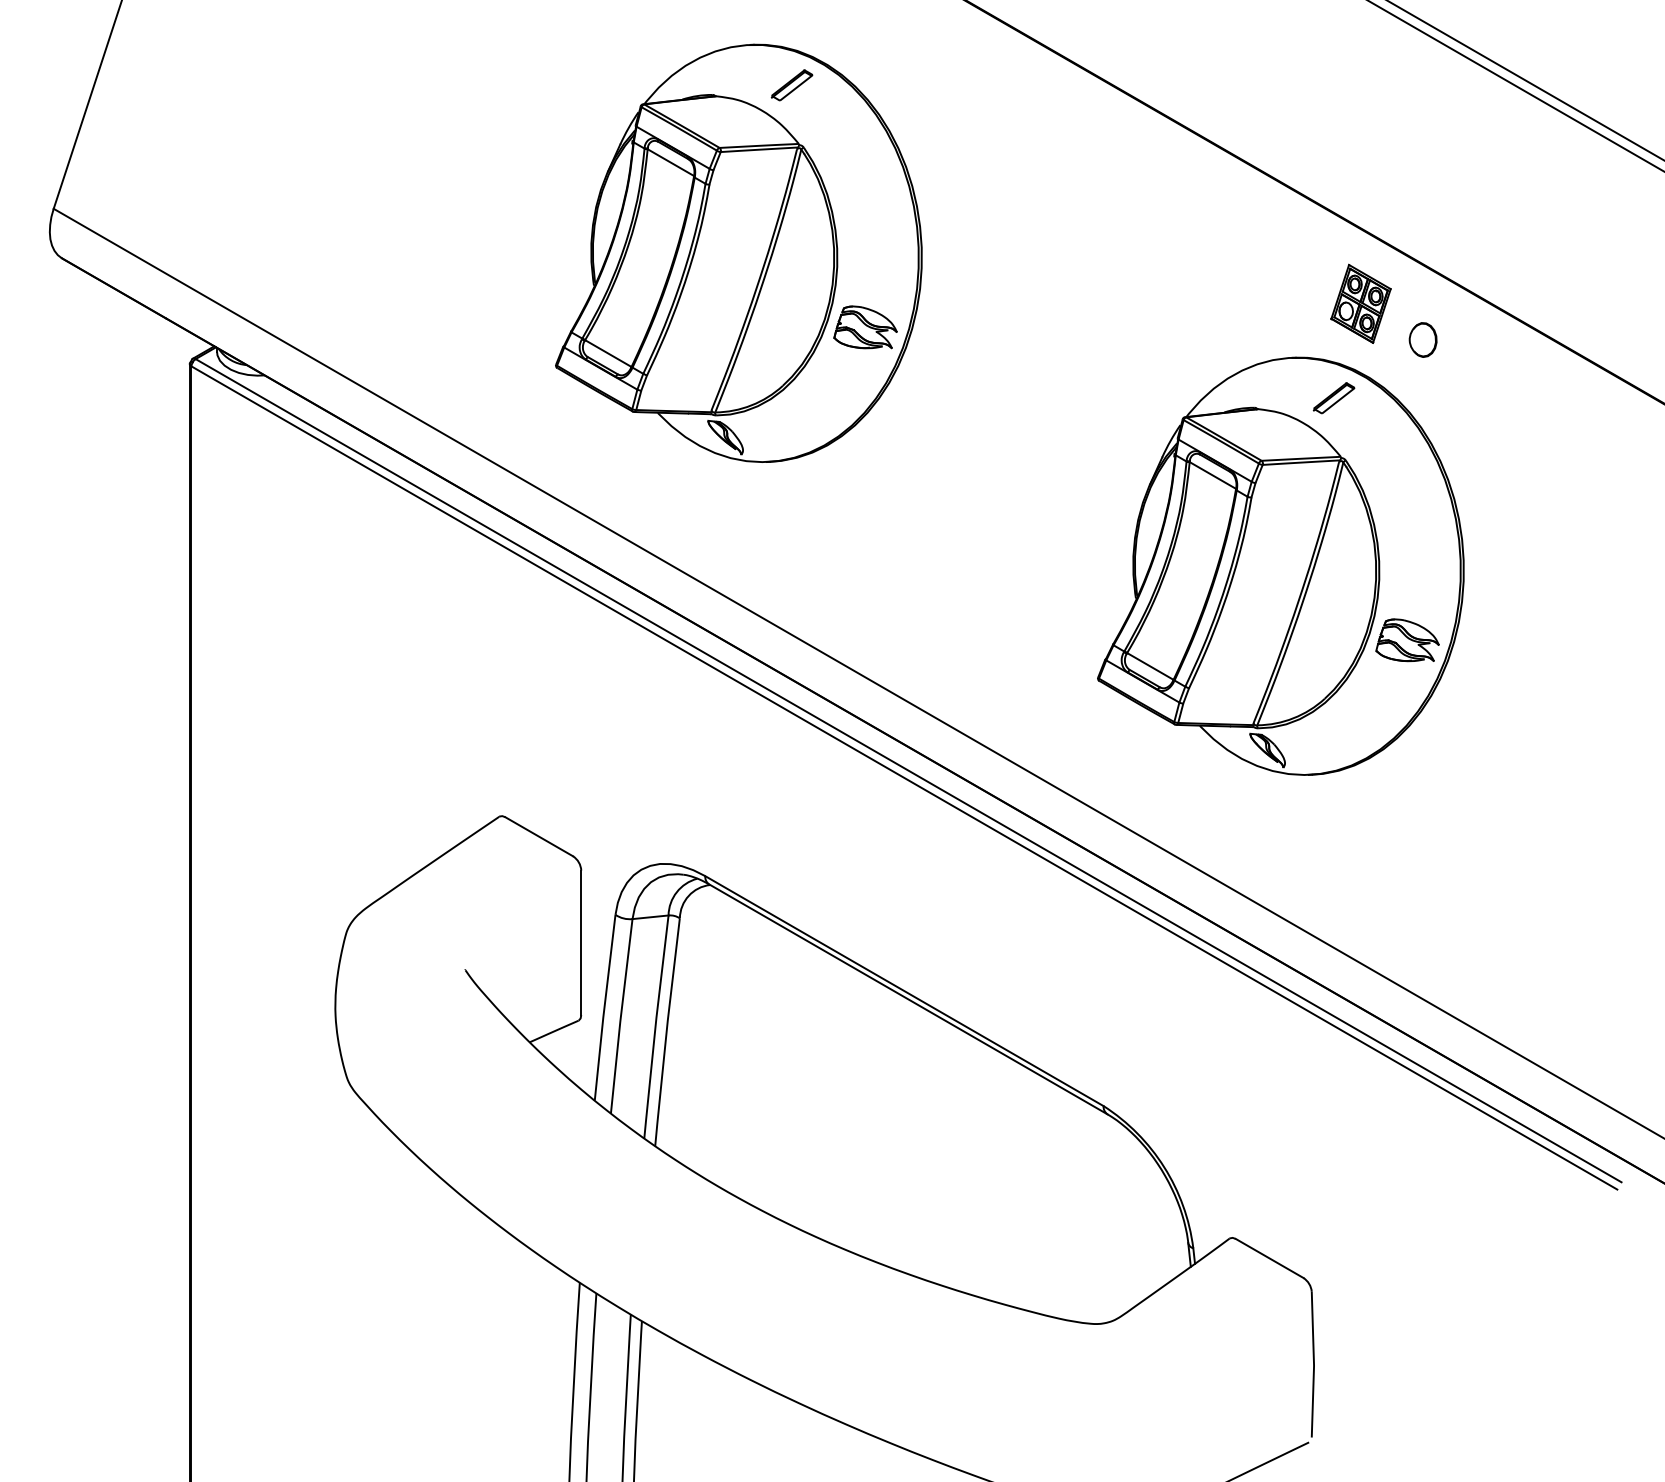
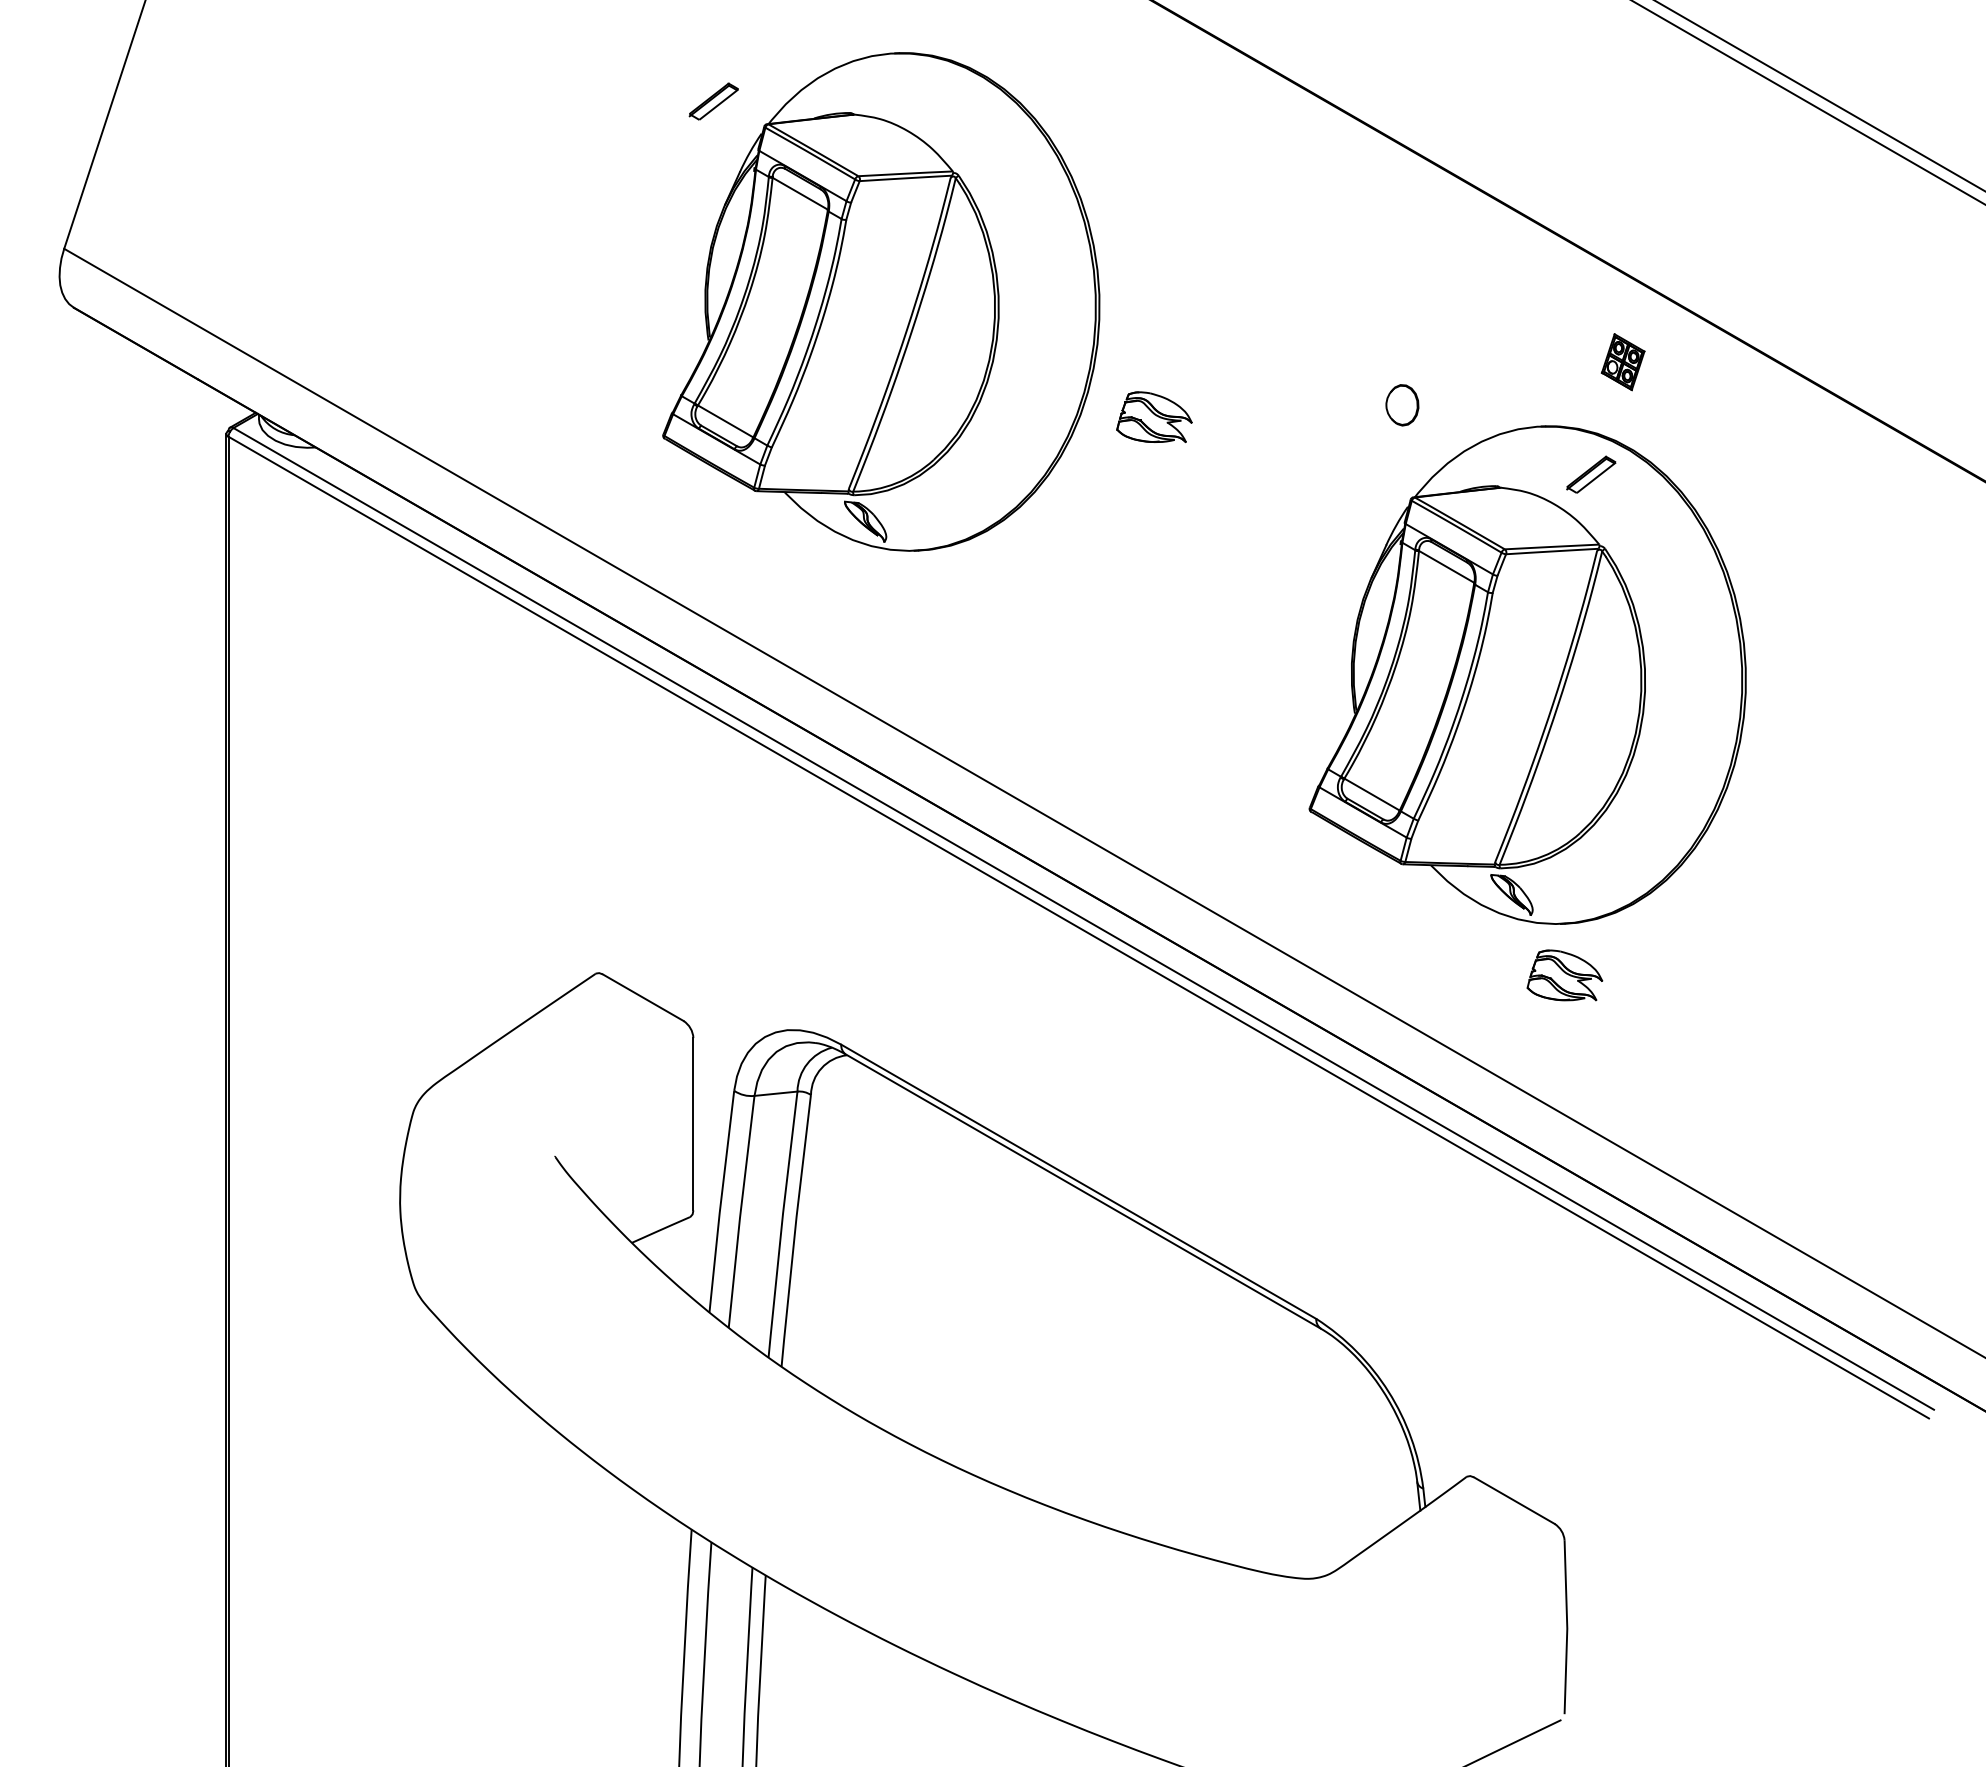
part: (791, 85) -> (713, 101), moved
part: (1360, 303) -> (1622, 361), size x0.6
part: (865, 327) -> (1154, 417), moved
part: (1423, 340) -> (1402, 405), moved
part: (1407, 640) -> (1564, 975), moved

